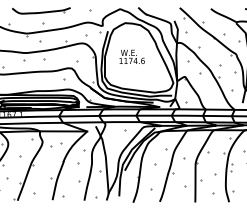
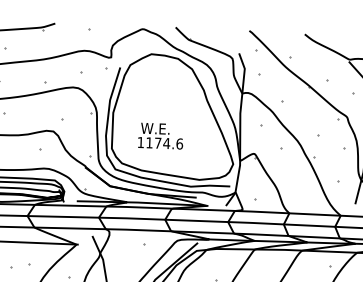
text: (131, 56) -> (159, 135), moved

